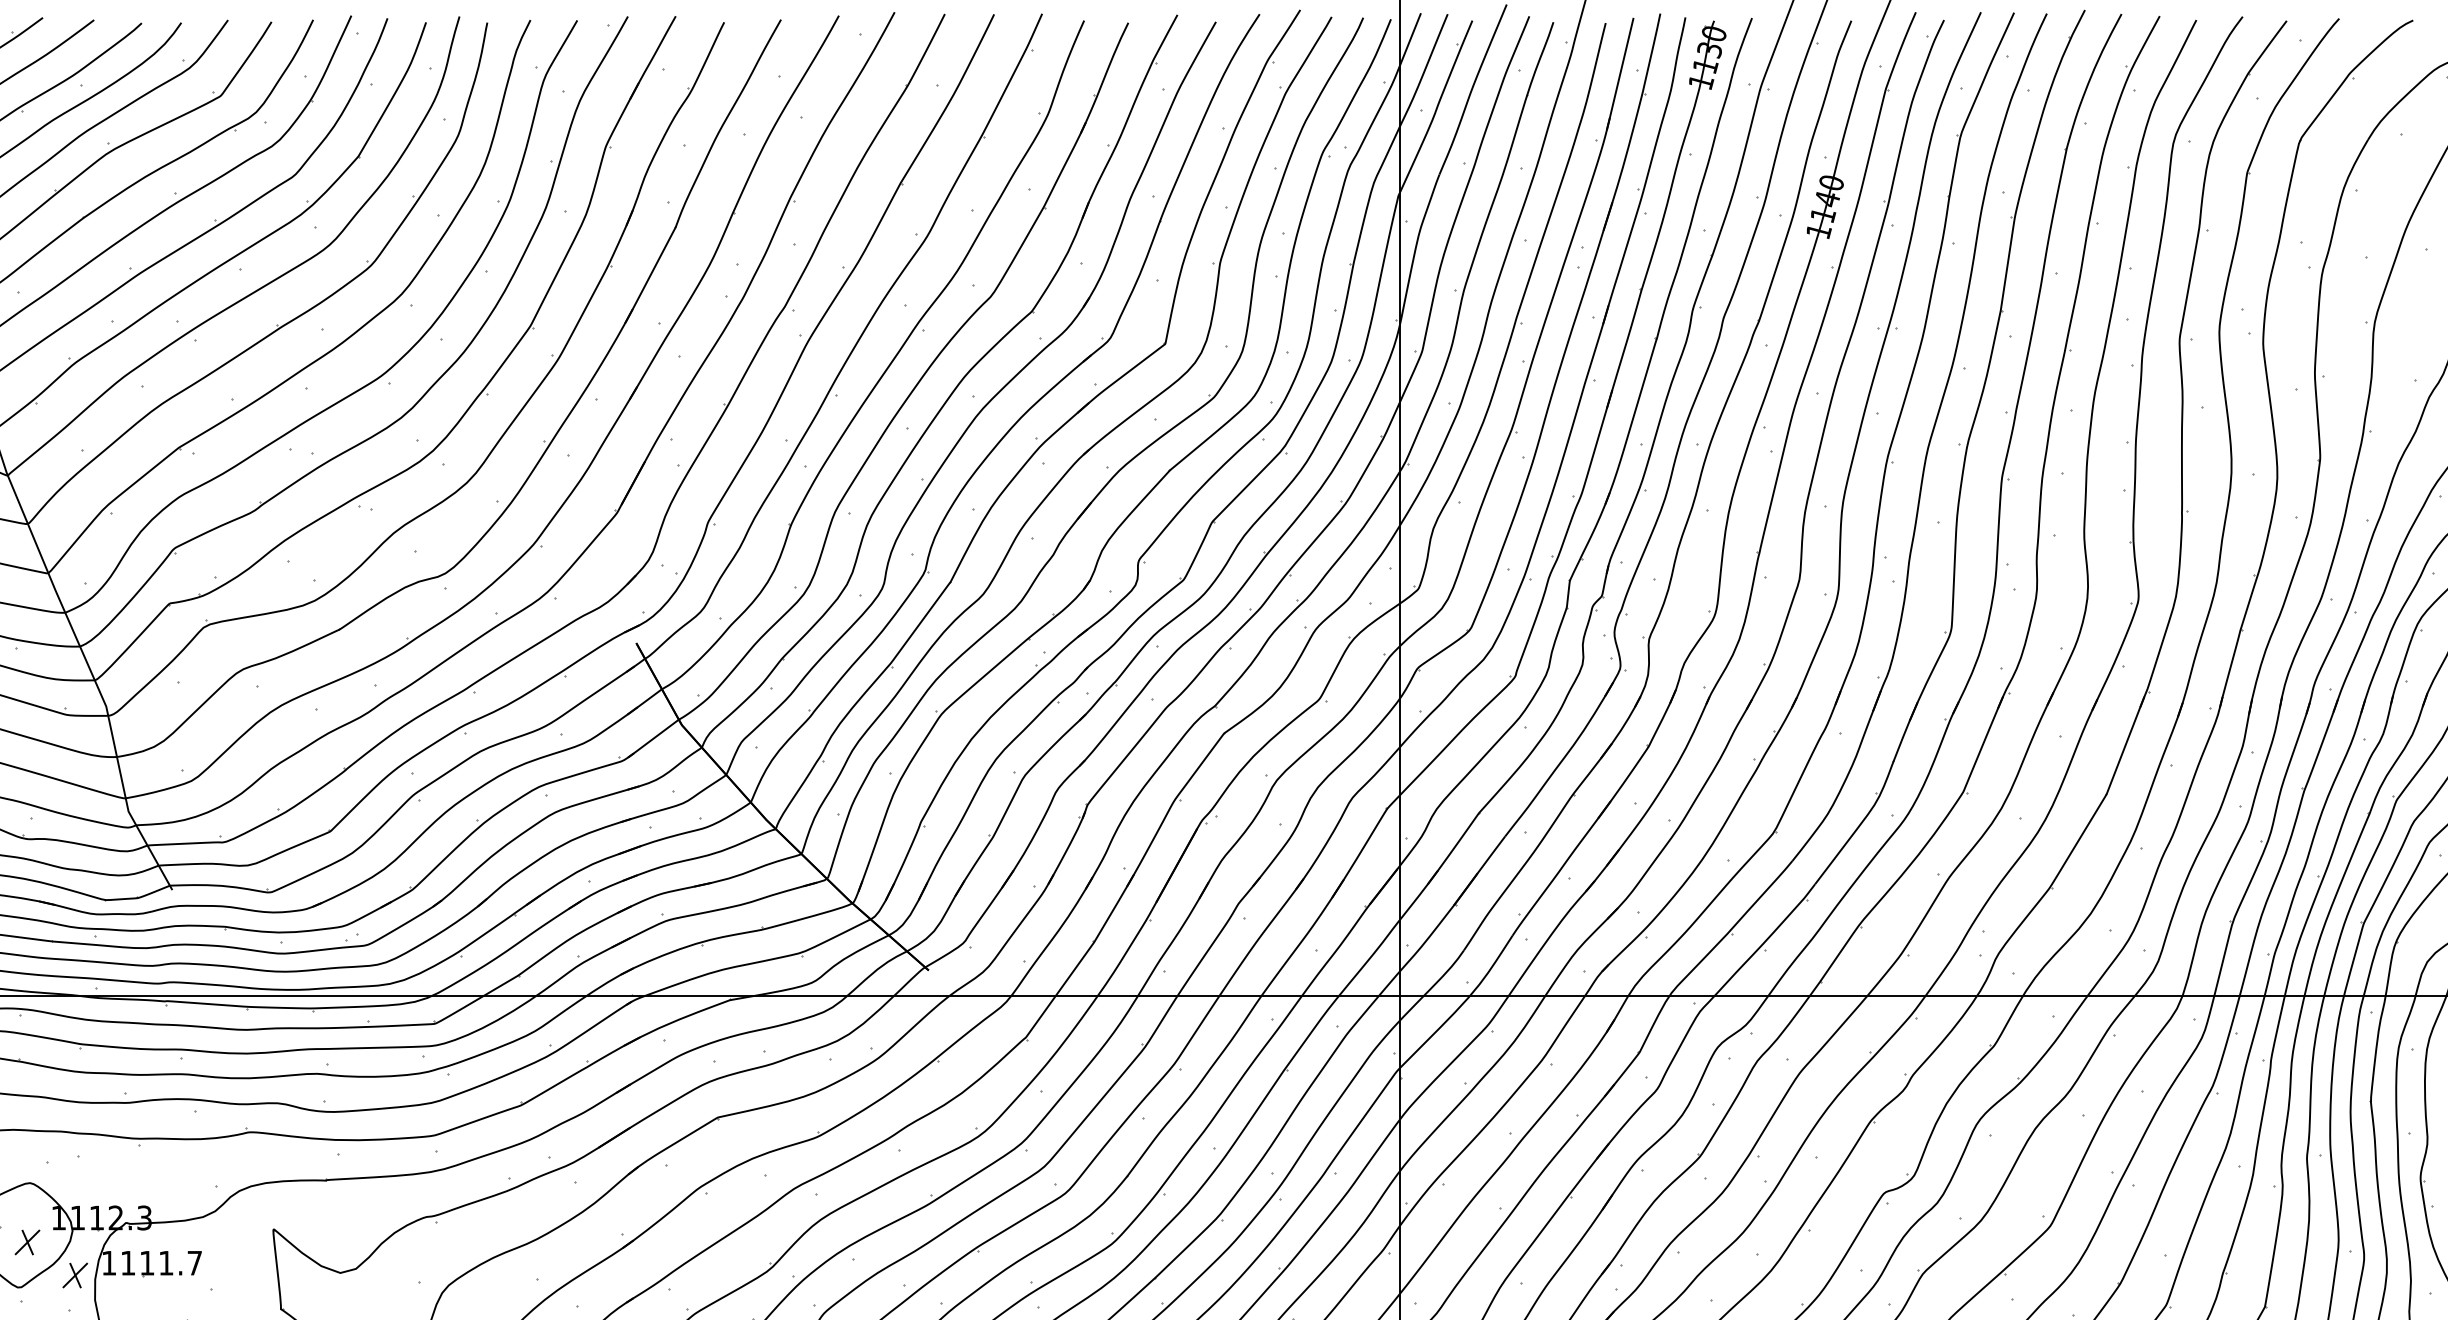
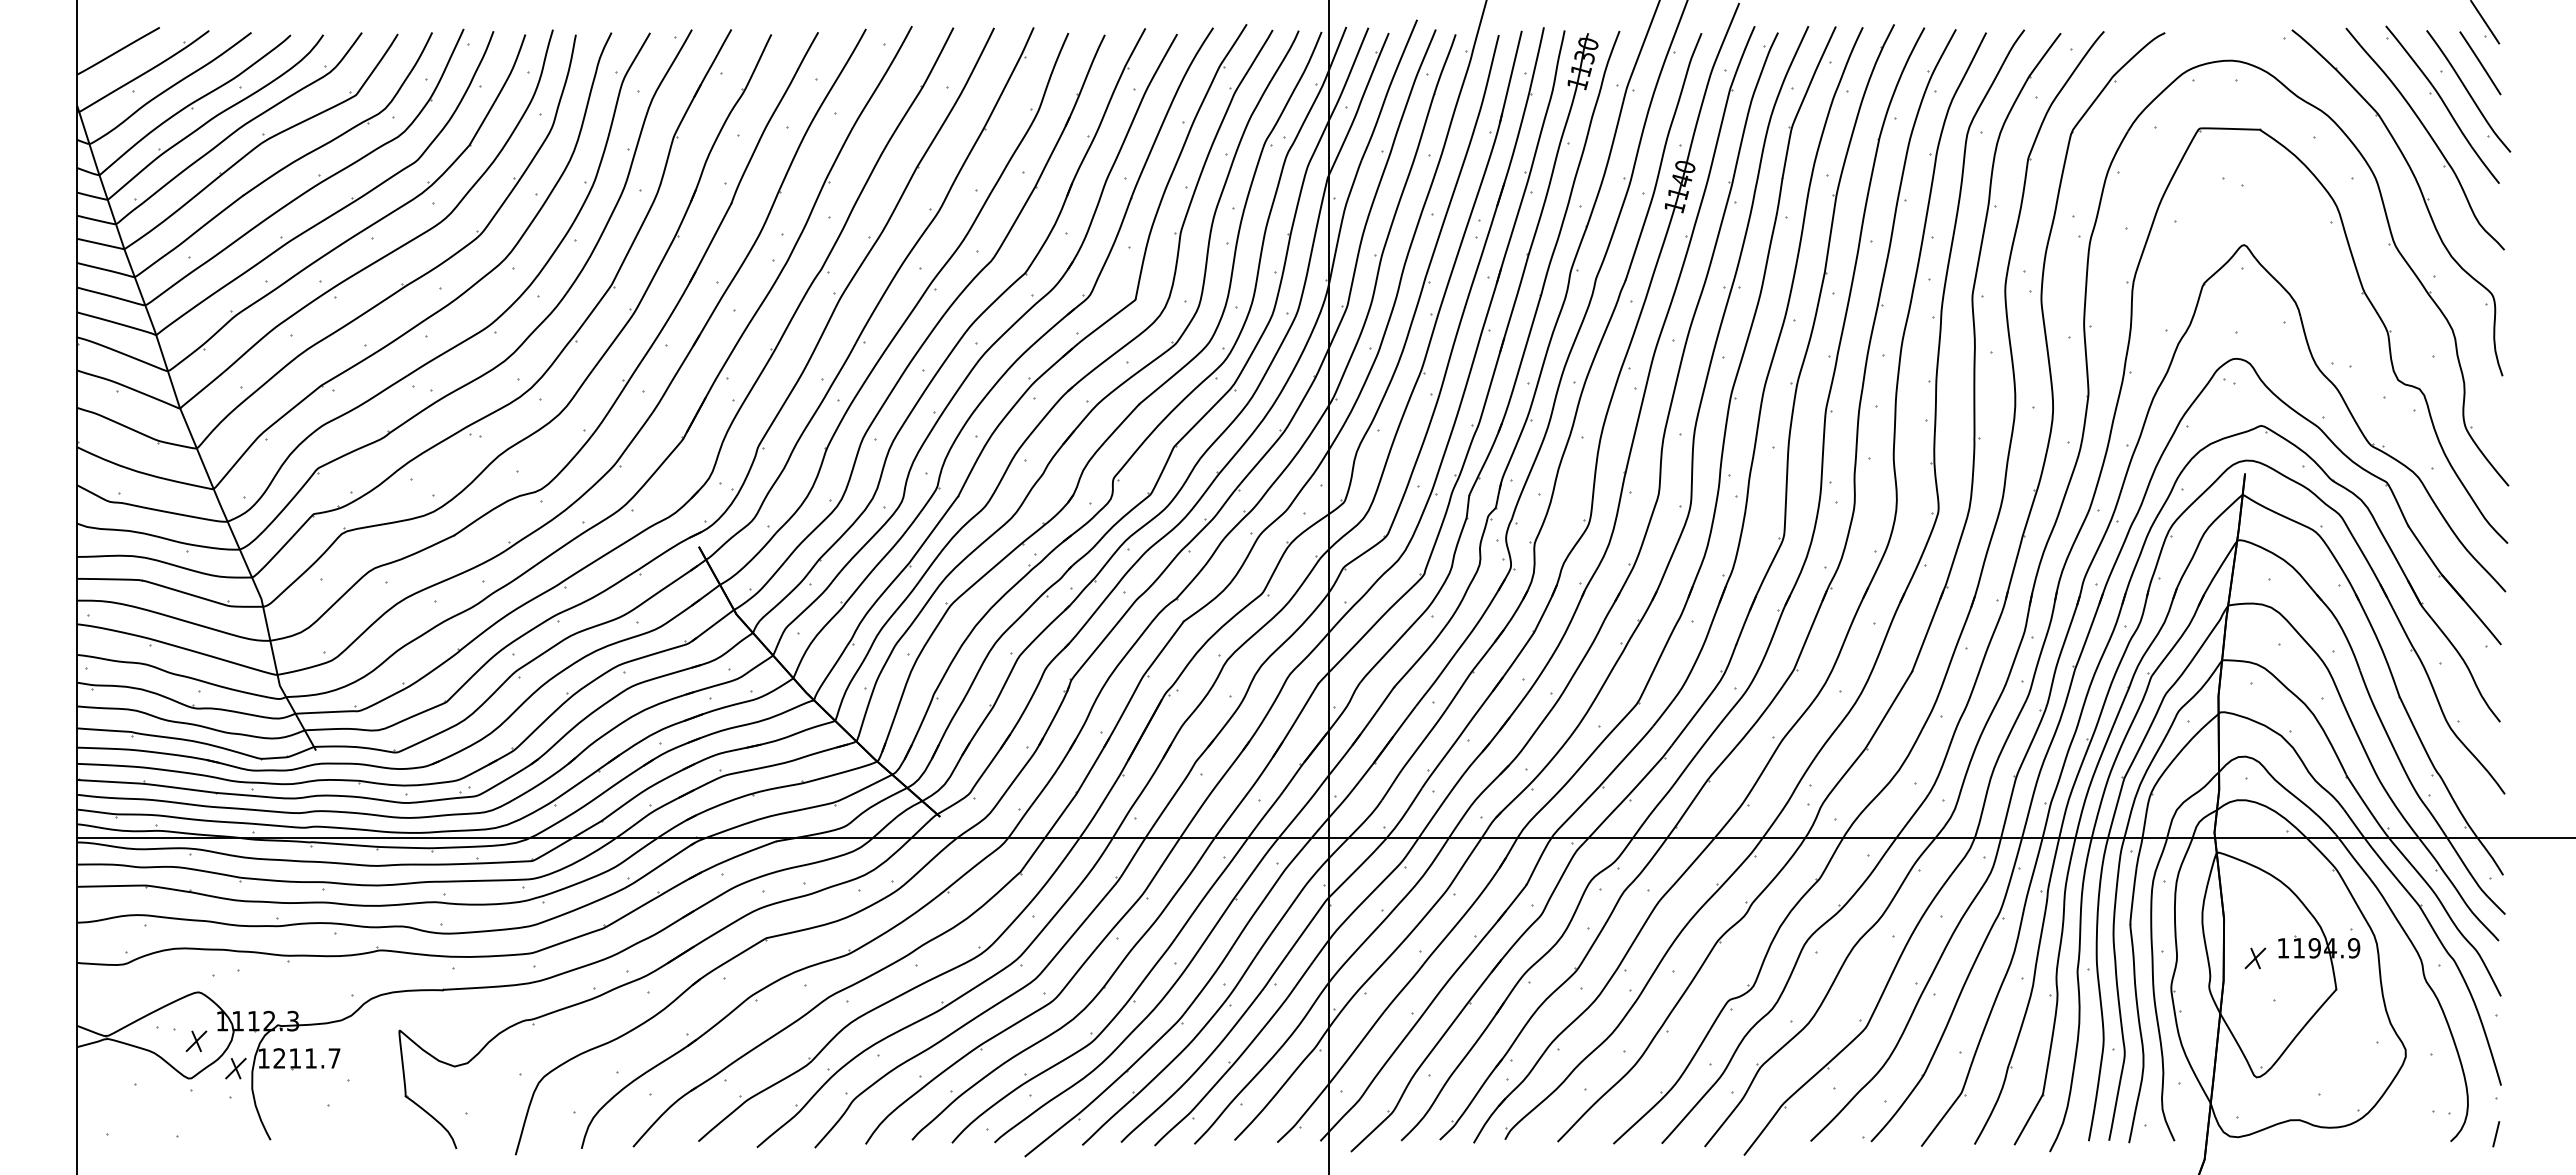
text: (128, 1263) -> (279, 1058), 1111.7 -> 1211.7

